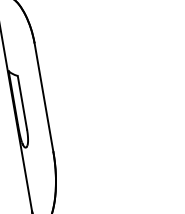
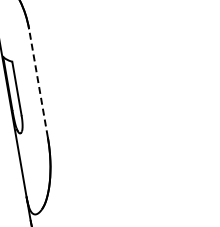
line: (43, 97) -> (38, 83), solid -> dashed

